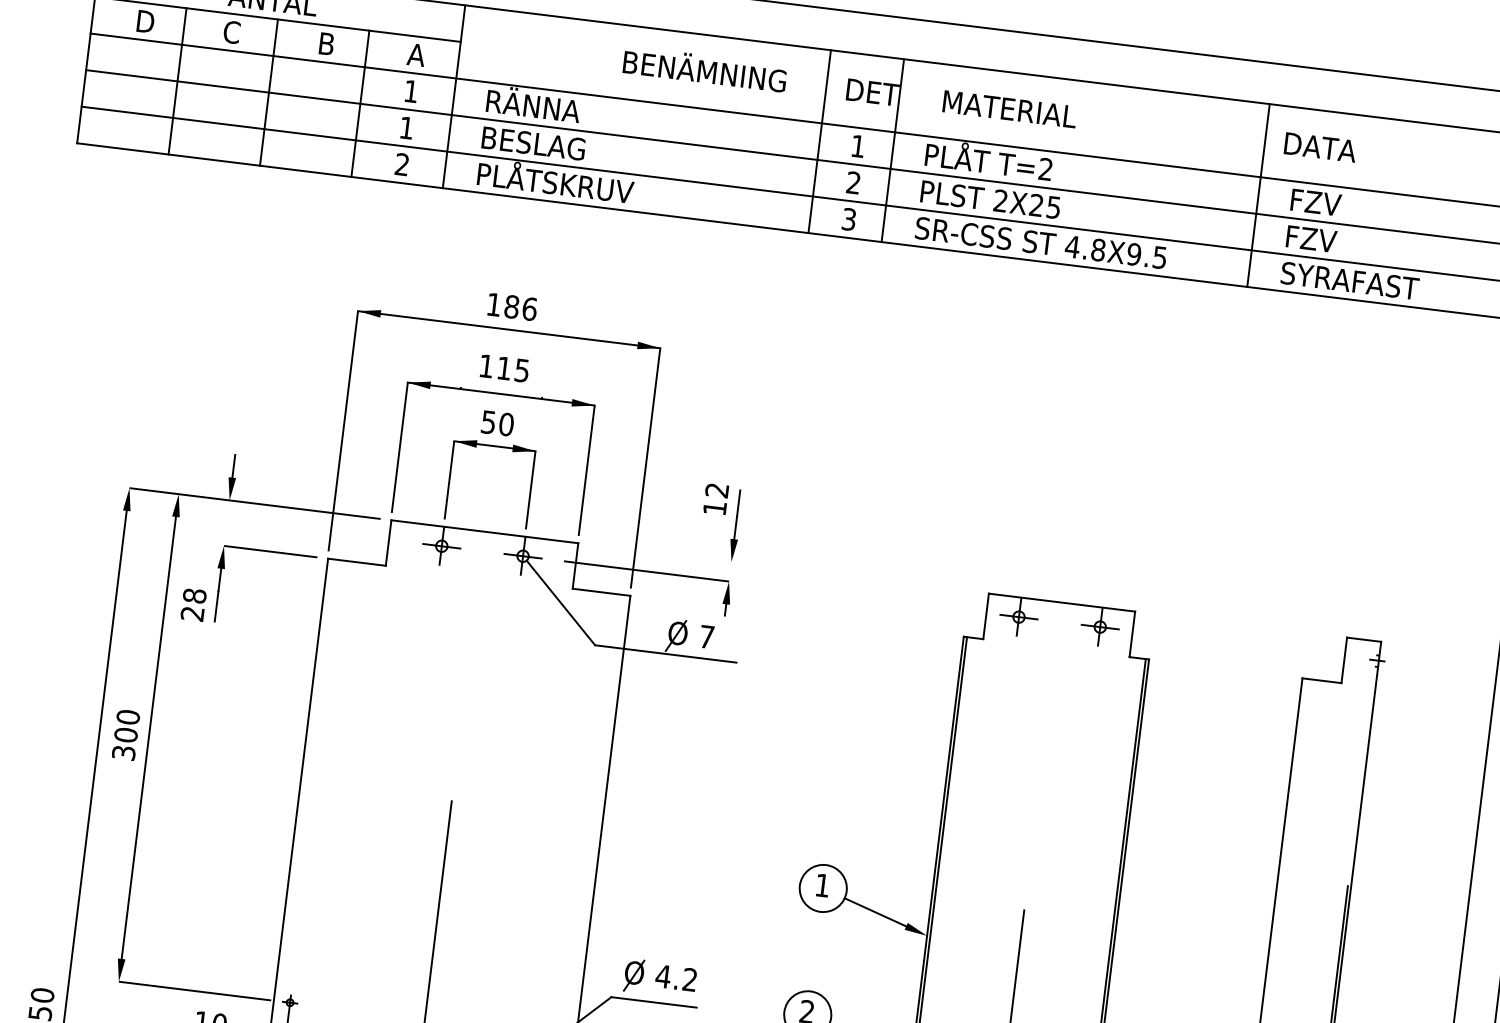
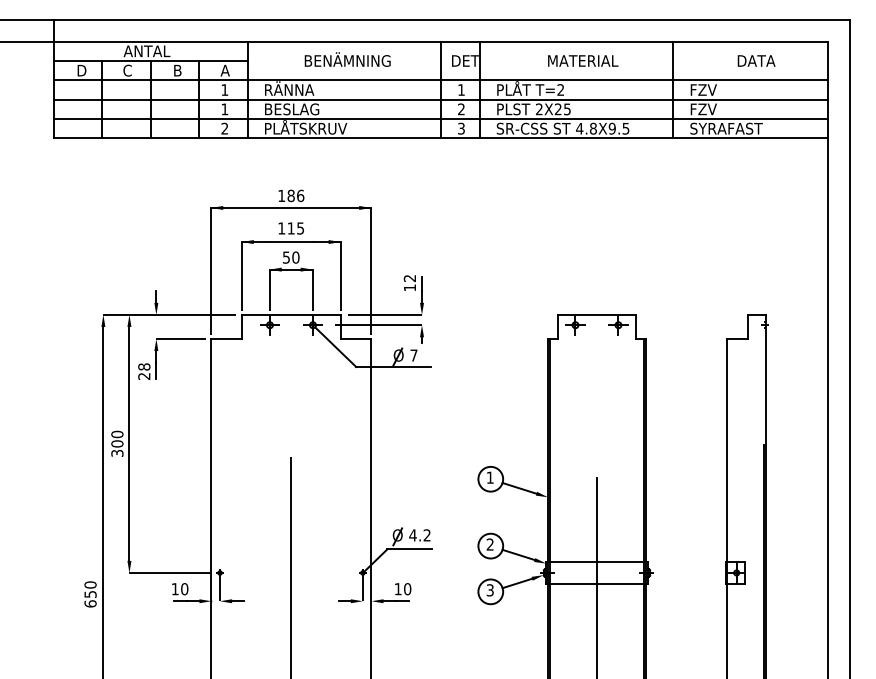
text: (704, 68) -> (347, 59), moved
text: (1010, 108) -> (583, 60), moved
text: (1320, 146) -> (756, 60), moved
line: (662, 552) -> (385, 314), added

